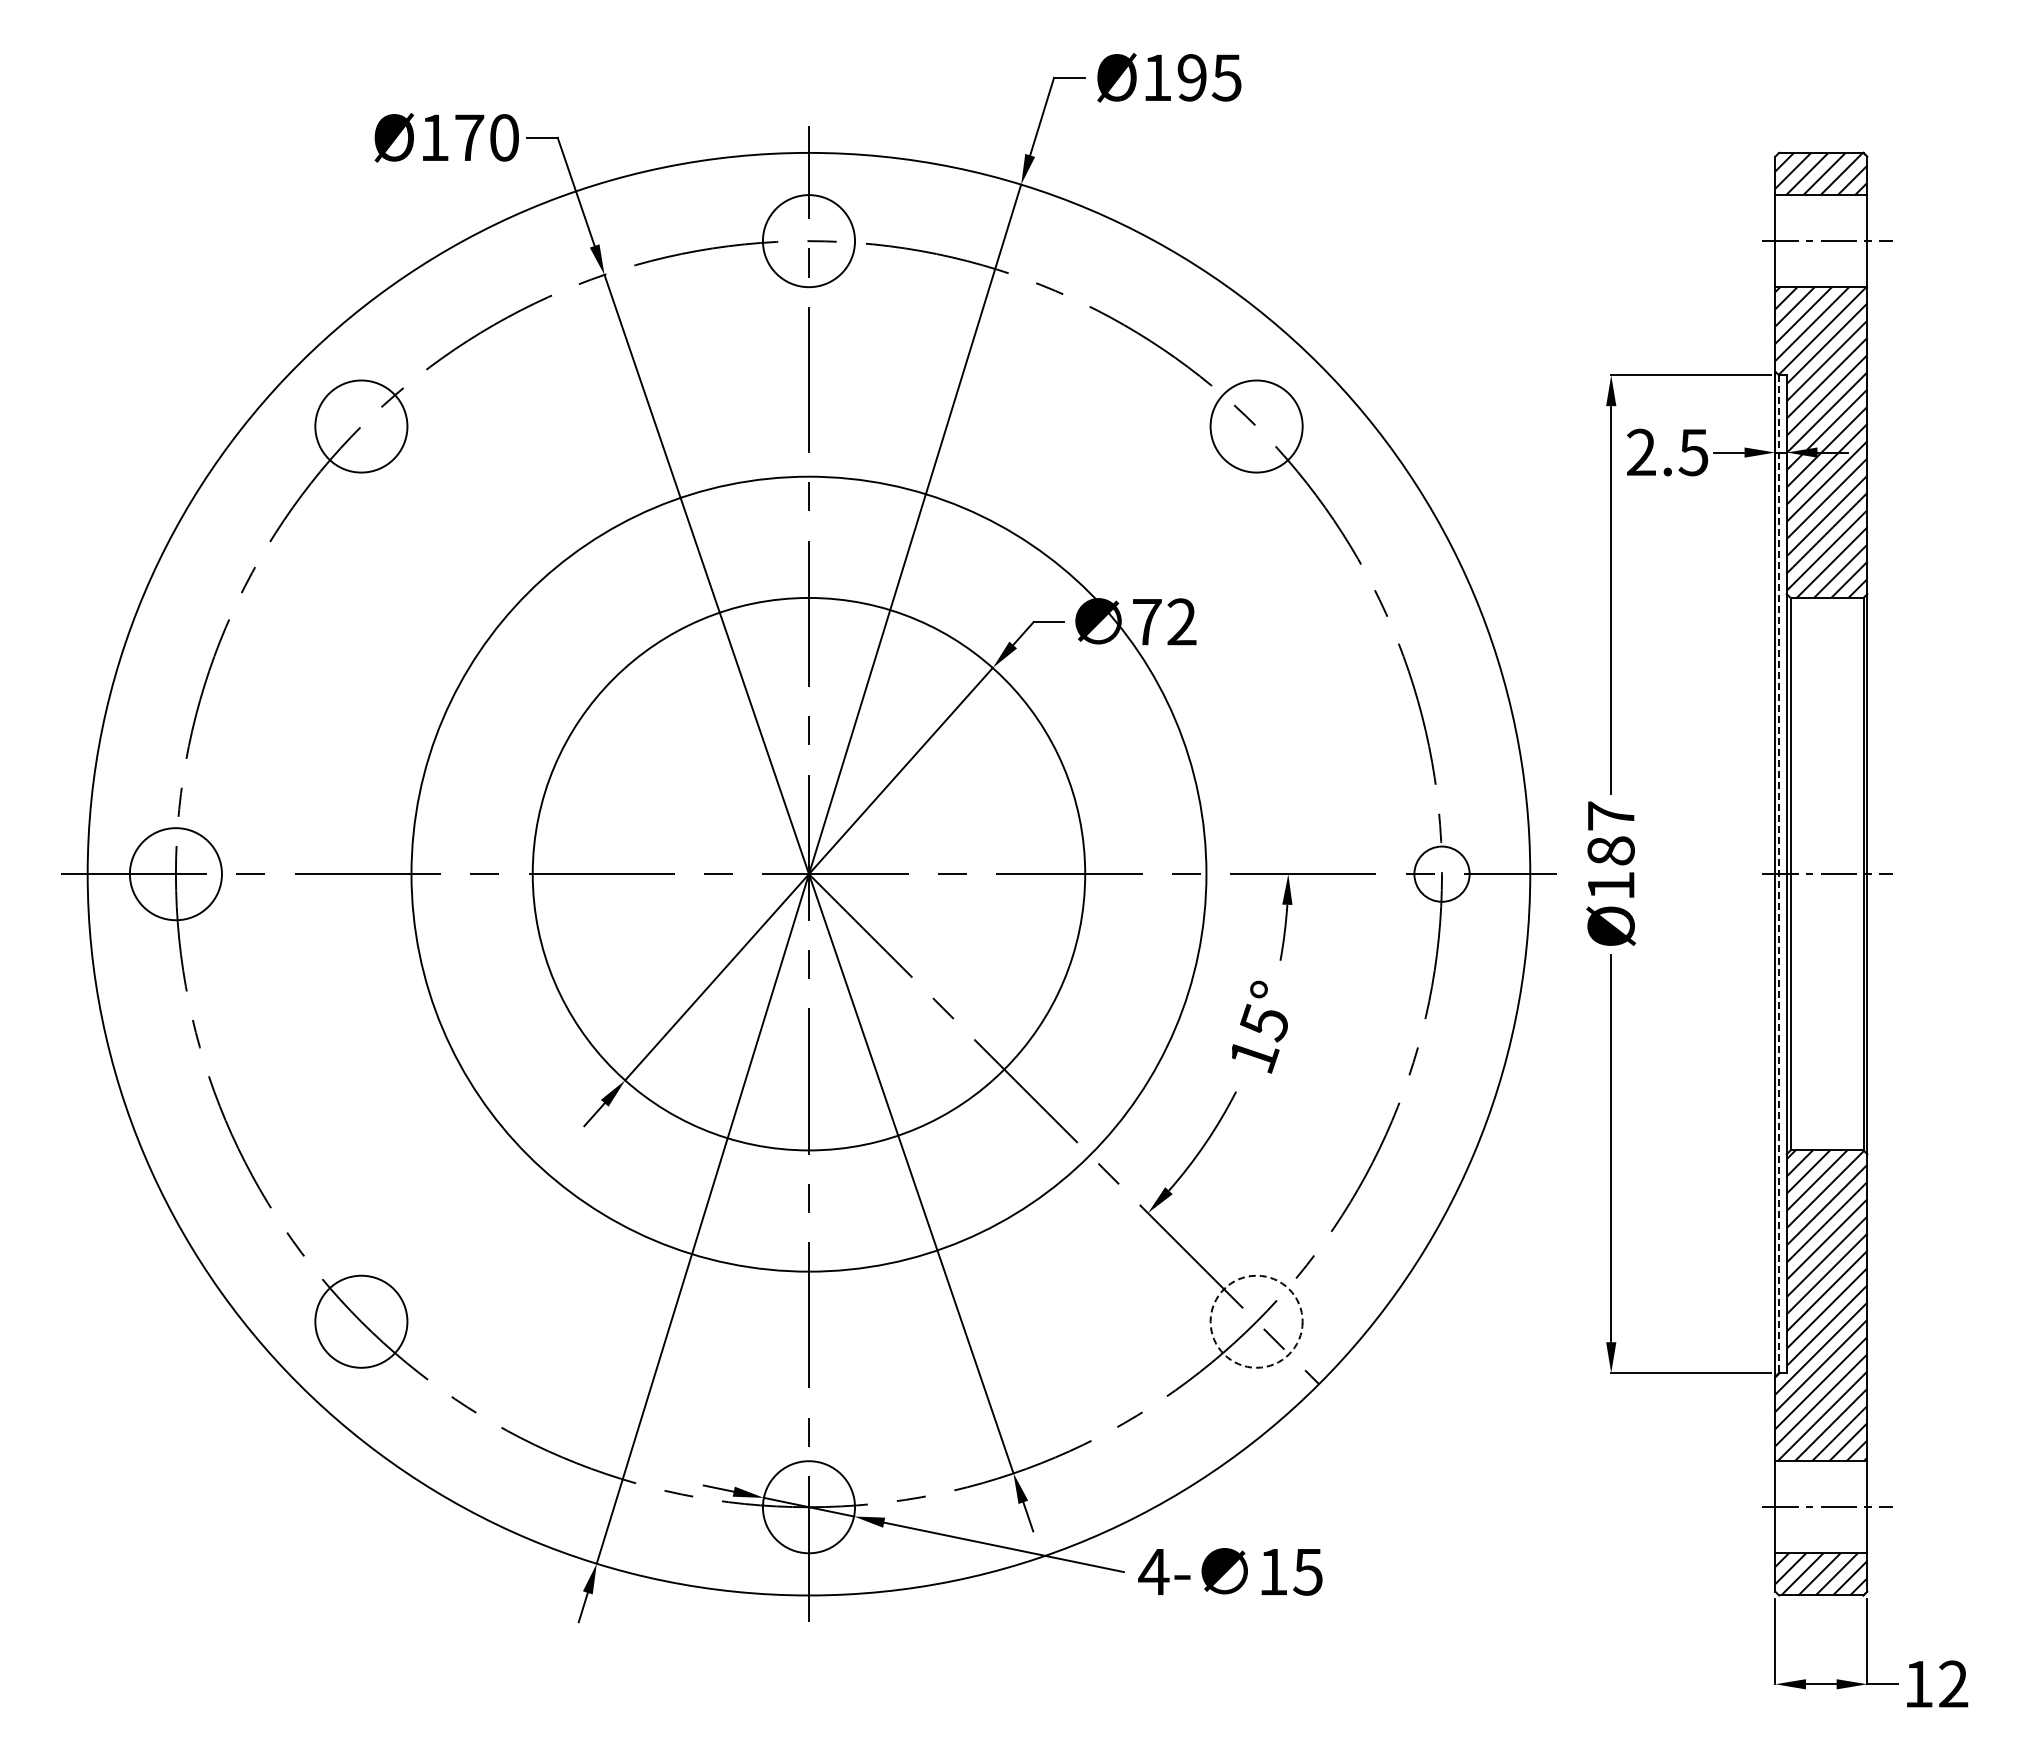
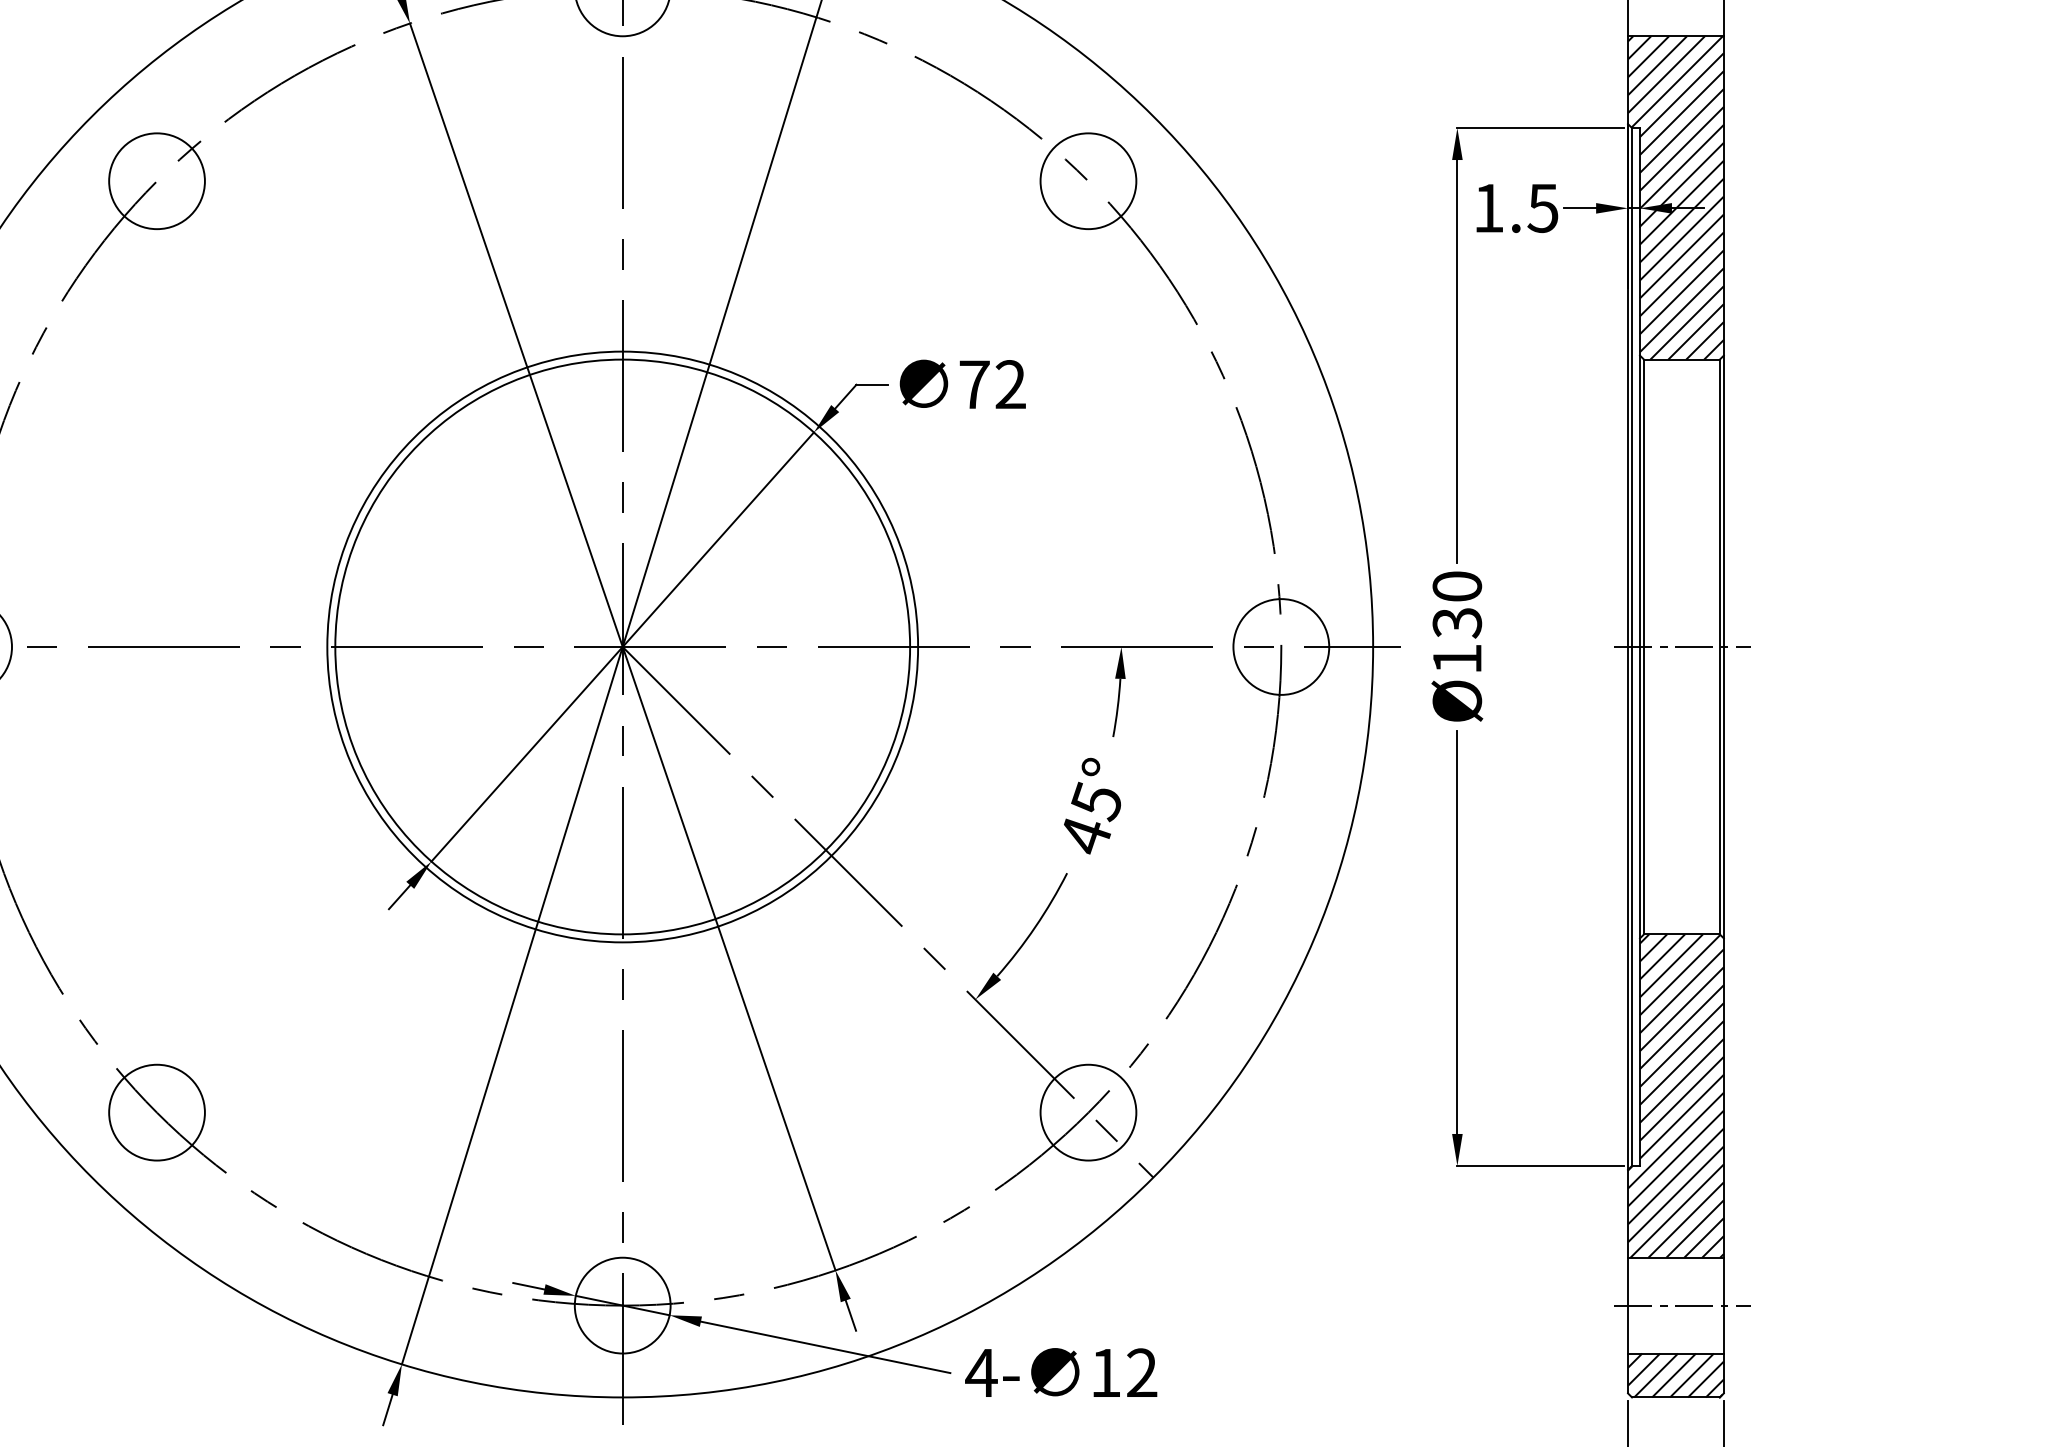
text: (1641, 451) -> (1488, 207), 2.5 -> 1.5
text: (1610, 833) -> (1456, 604), Ø187 -> Ø130
circle: (808, 874) -> (622, 647), size x0.71
circle: (1441, 874) -> (1280, 647), size x1.67
line: (1779, 874) -> (1632, 647), dashed -> solid
text: (1255, 1056) -> (1087, 836), 15° -> 45°
circle: (1256, 1321) -> (1088, 1112), dashed -> solid
text: (1307, 1571) -> (1141, 1372), 15 -> 12

